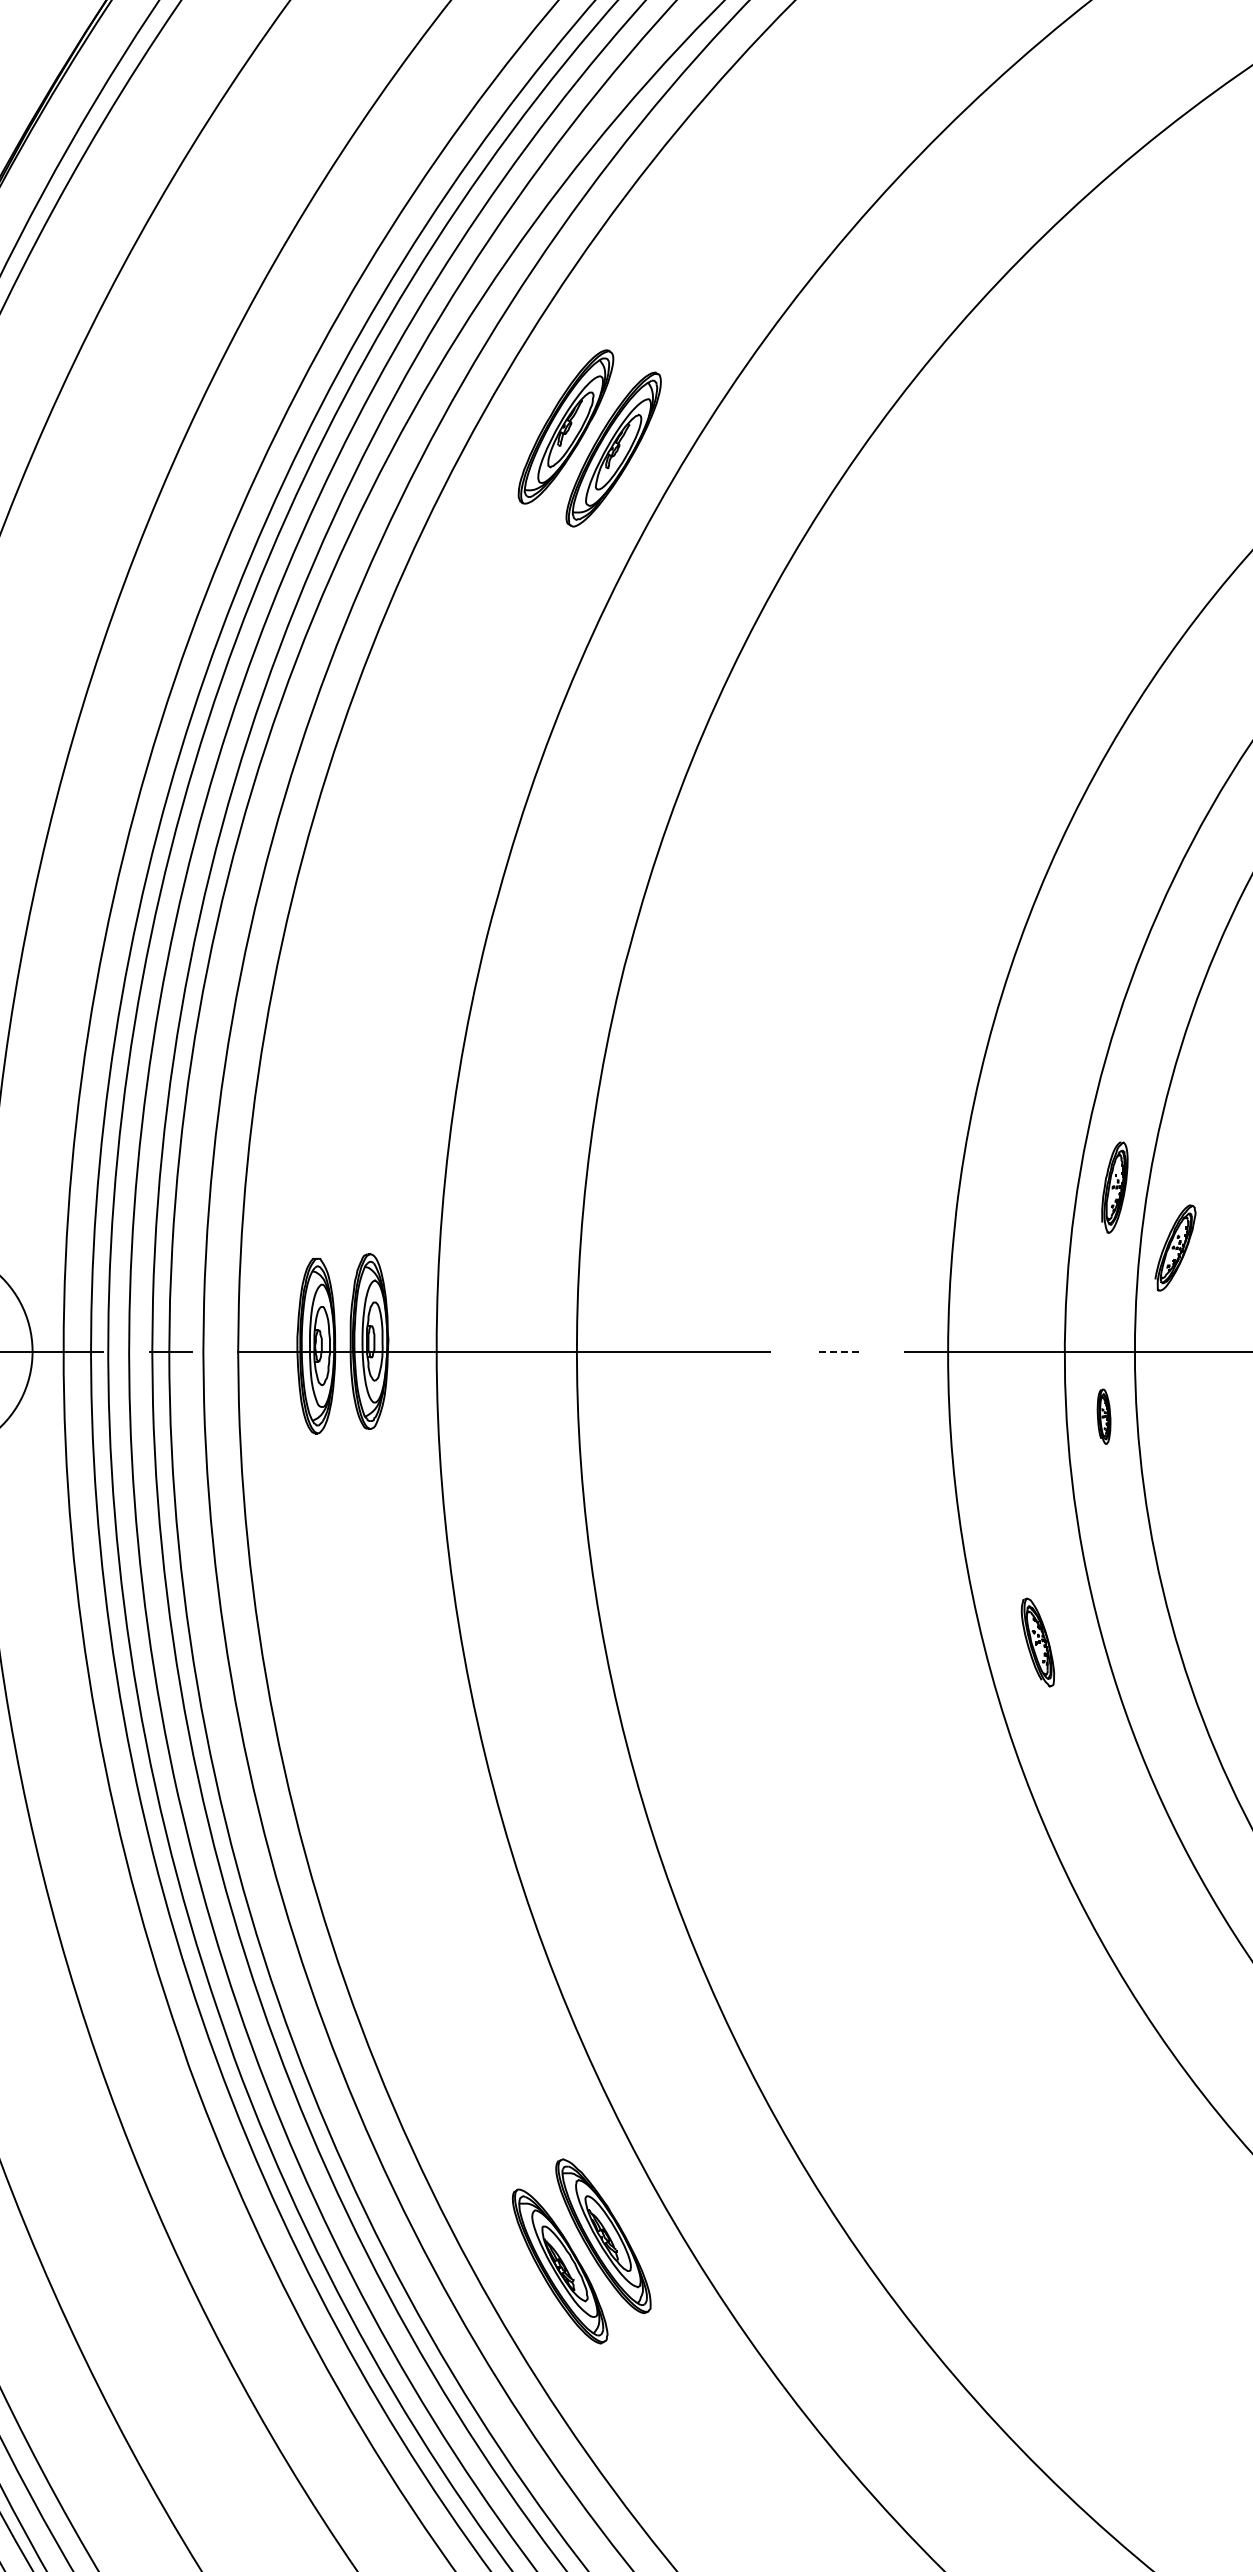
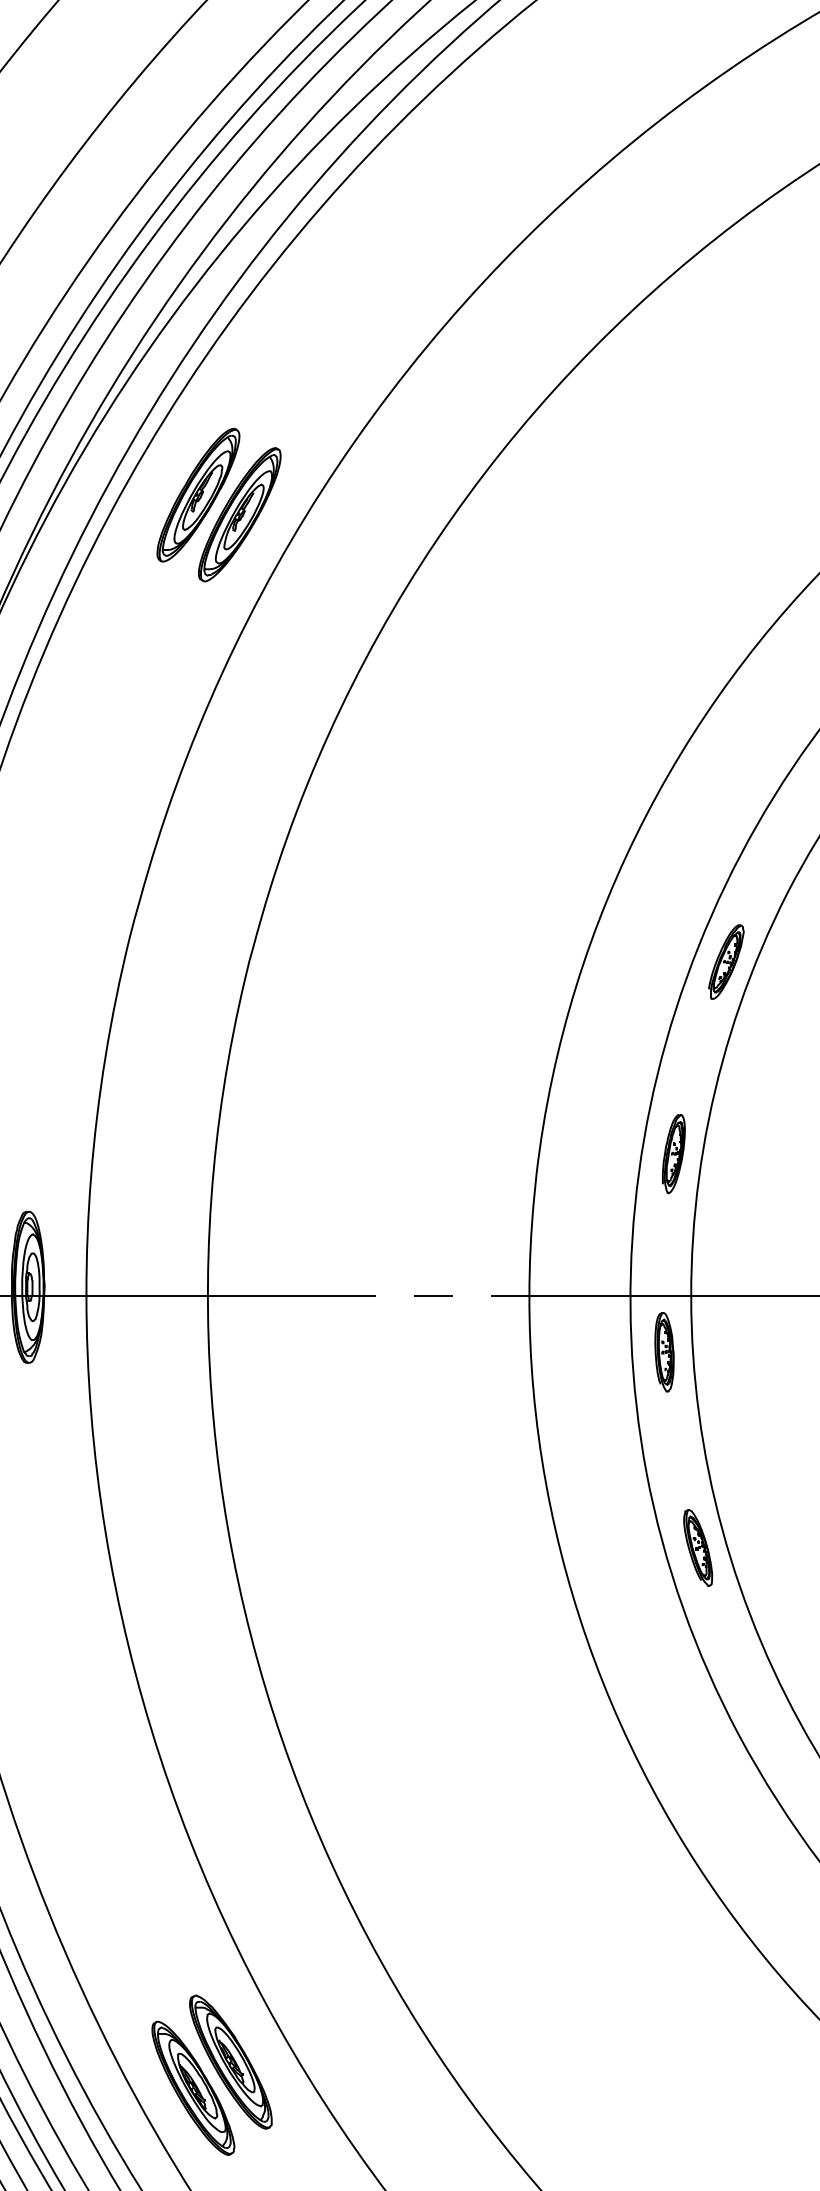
part: (1175, 1247) -> (726, 961), moved
line: (836, 1352) -> (432, 1296), dashed -> solid
part: (1103, 1416) -> (663, 1352), size x1.67
part: (1037, 1642) -> (697, 1547), moved

